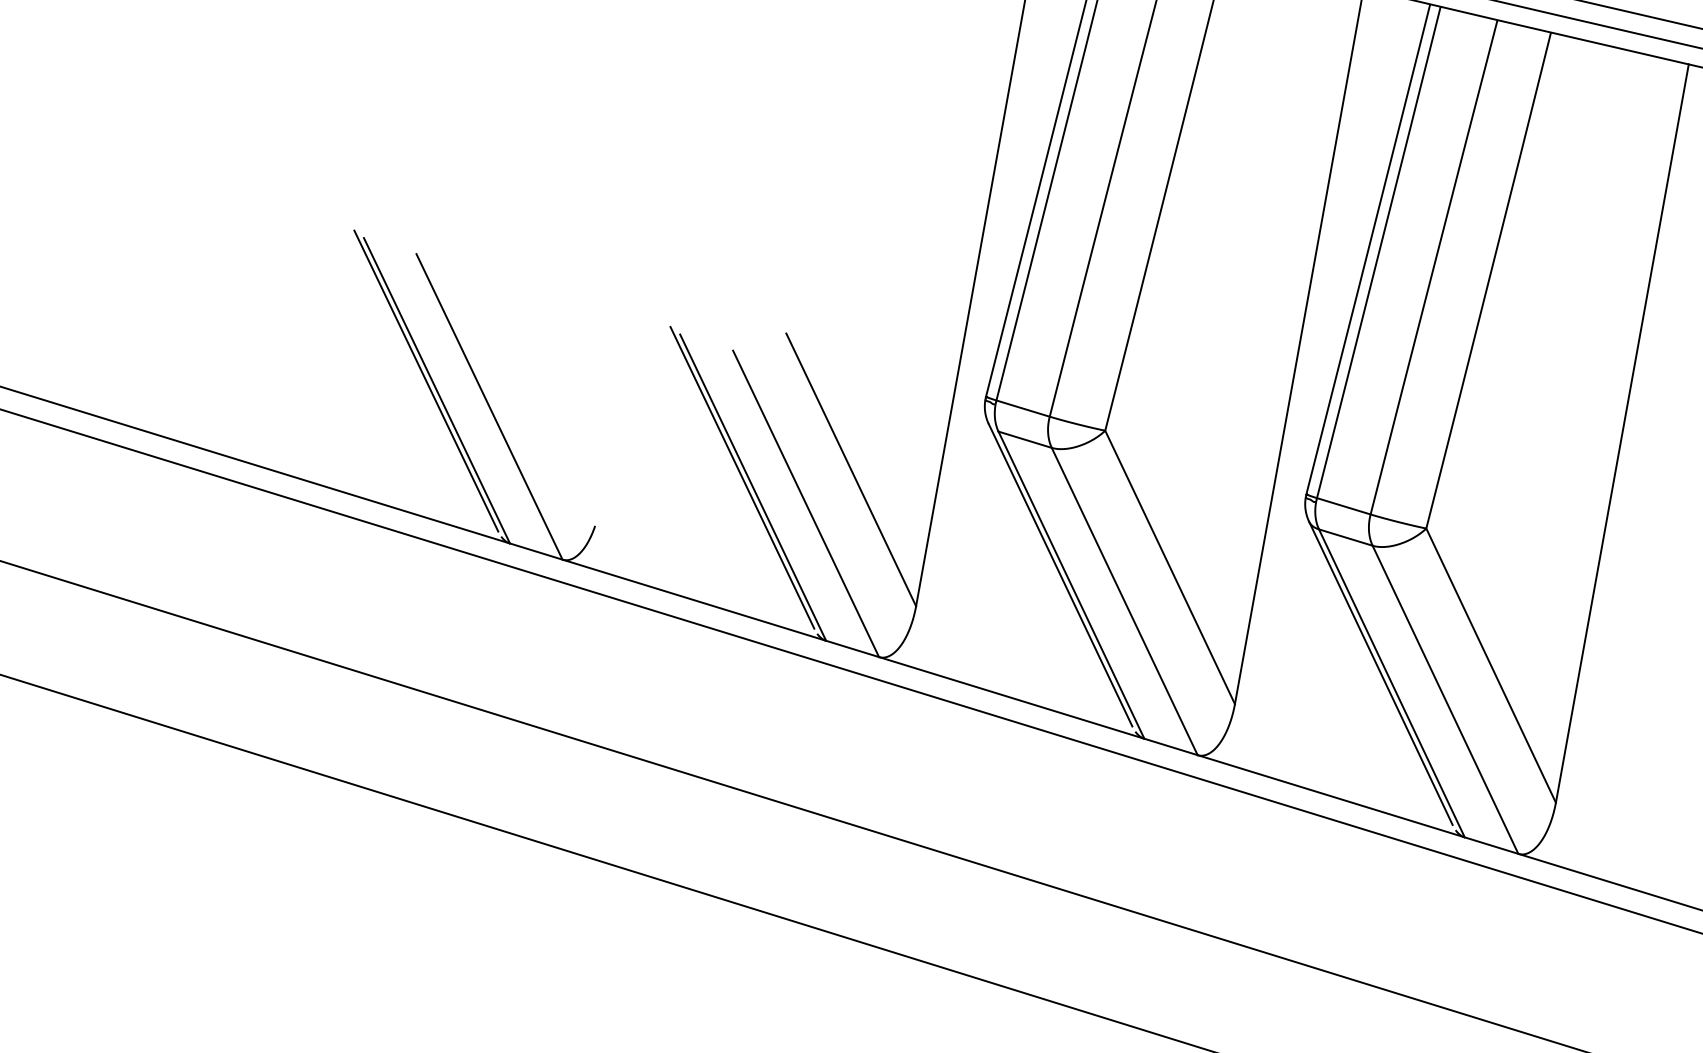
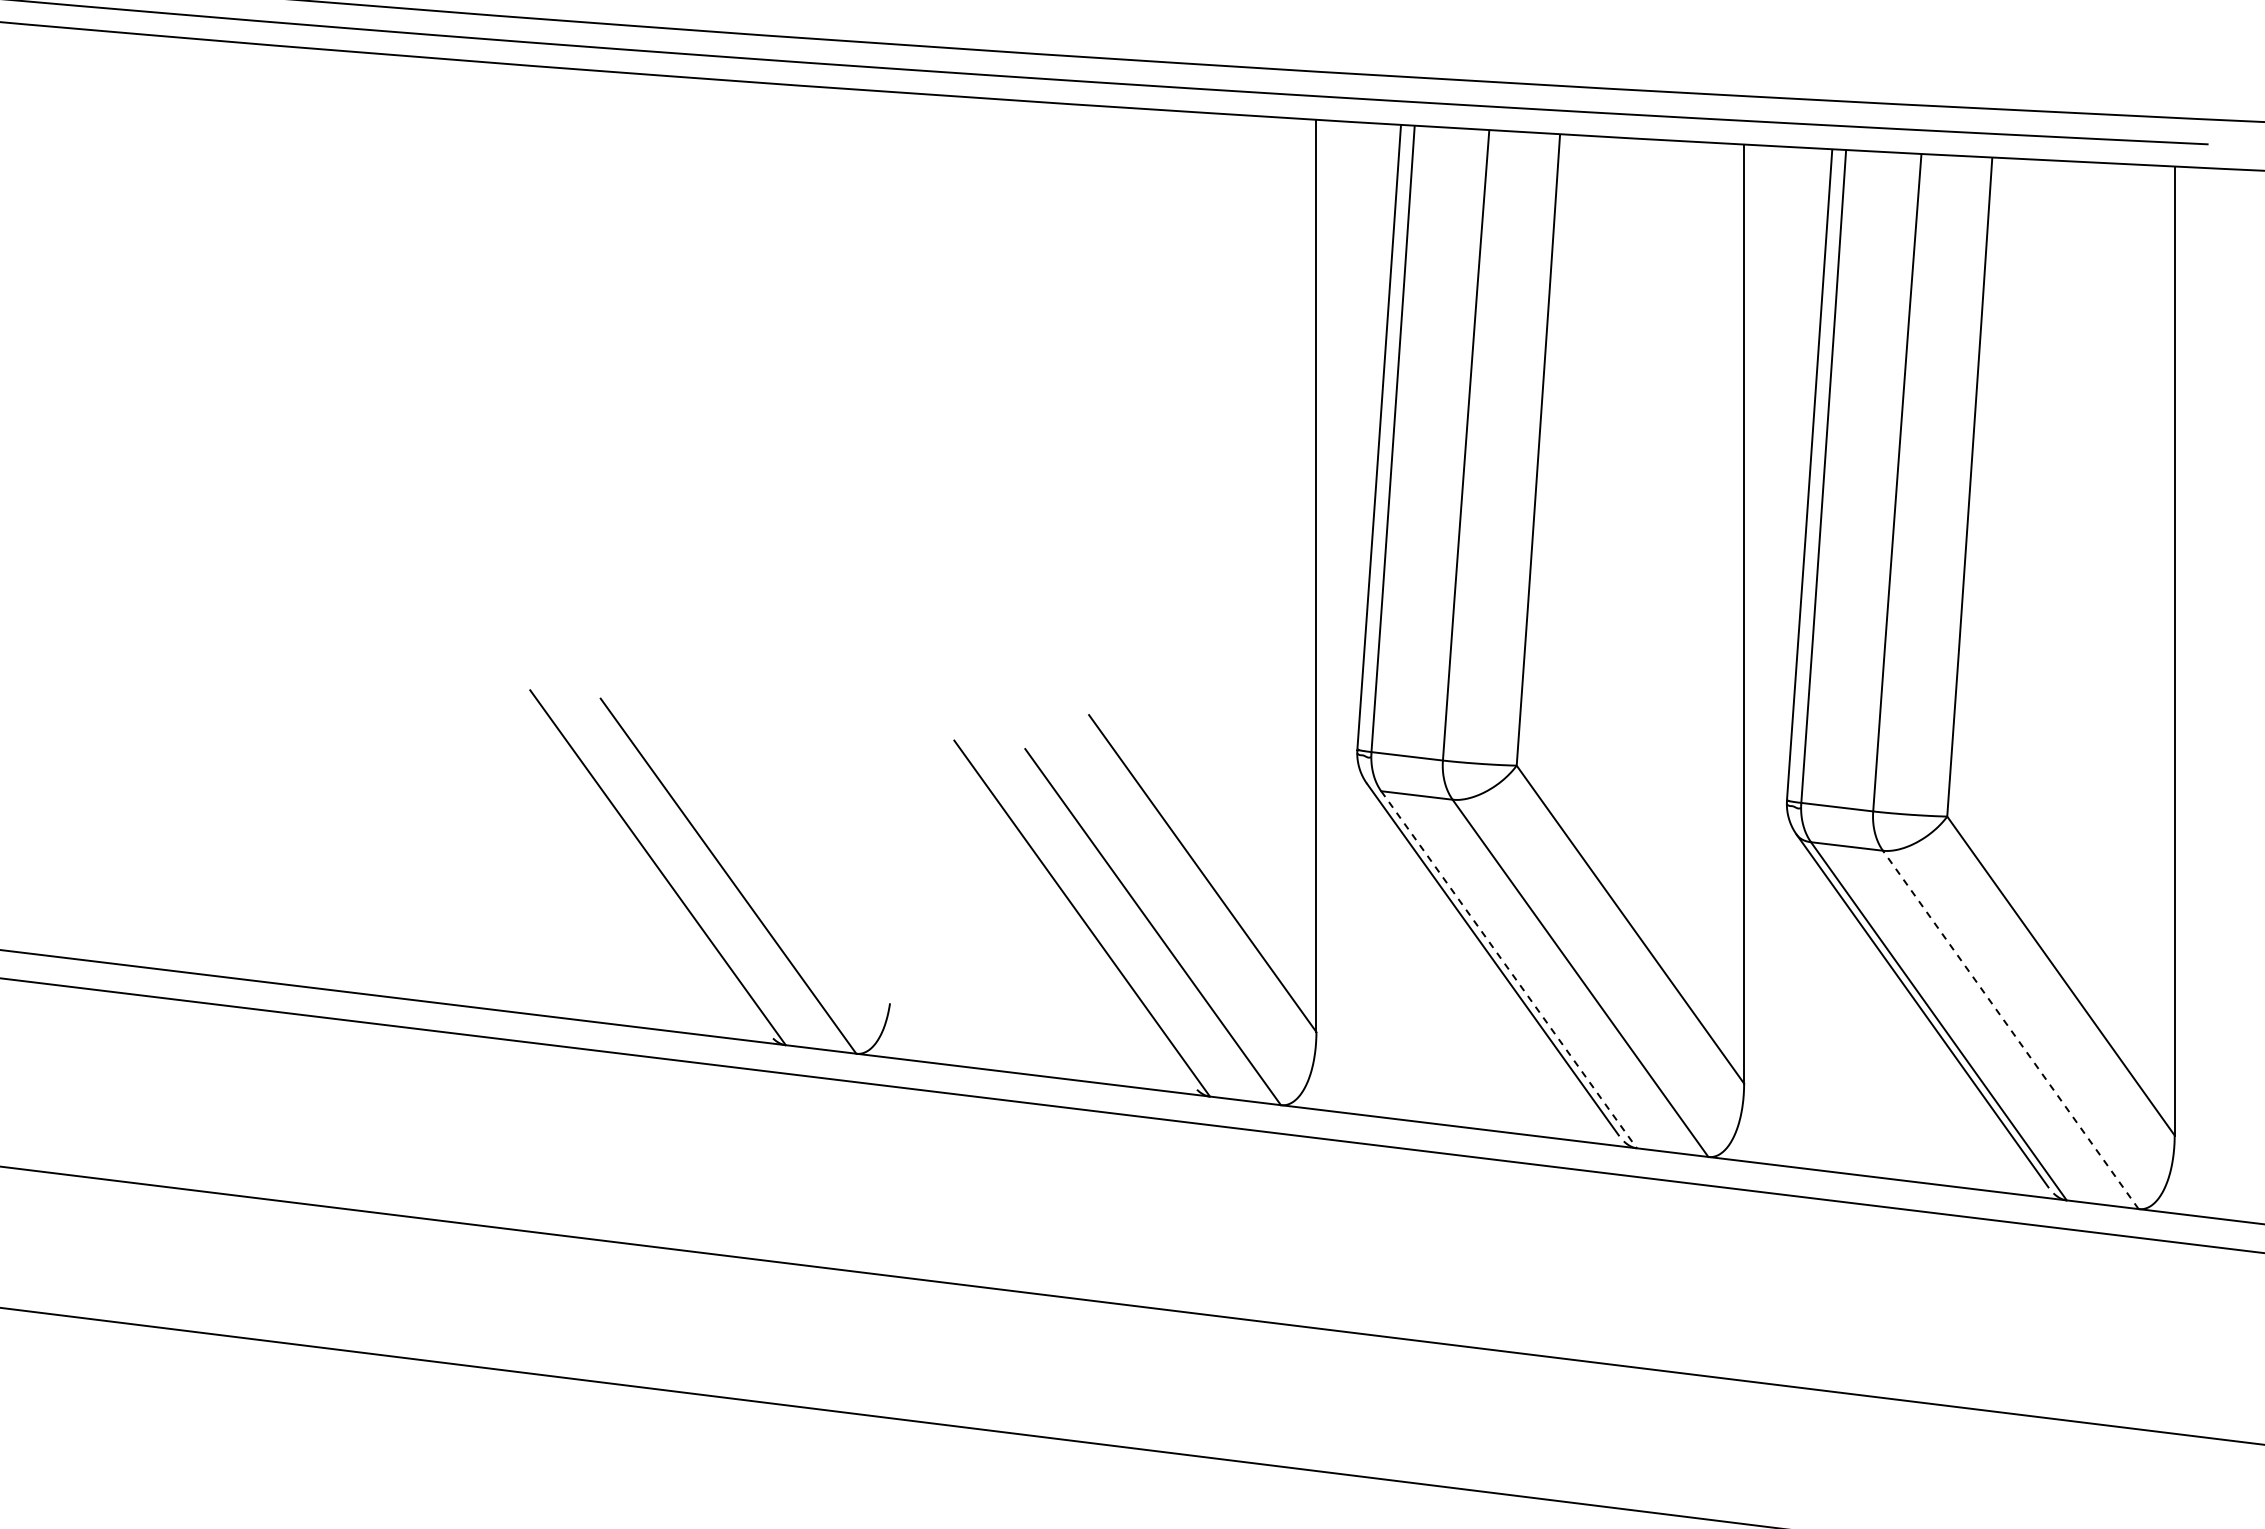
line: (426, 380) -> (642, 857), removed
line: (742, 477) -> (1066, 908), removed
line: (1071, 585) -> (1509, 969), solid -> dashed
line: (1445, 699) -> (2010, 1029), solid -> dashed

